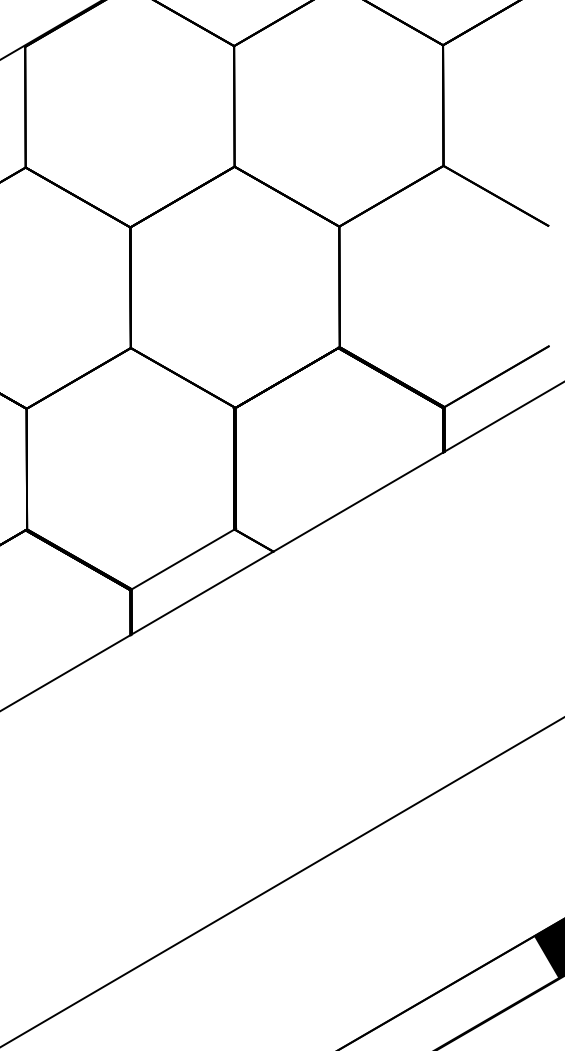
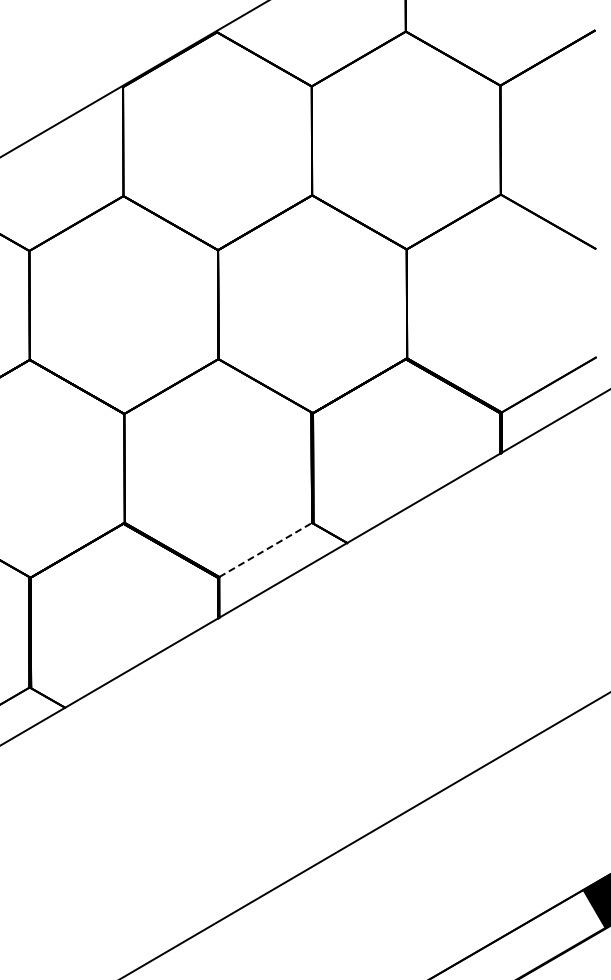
line: (184, 558) -> (266, 549), solid -> dashed

